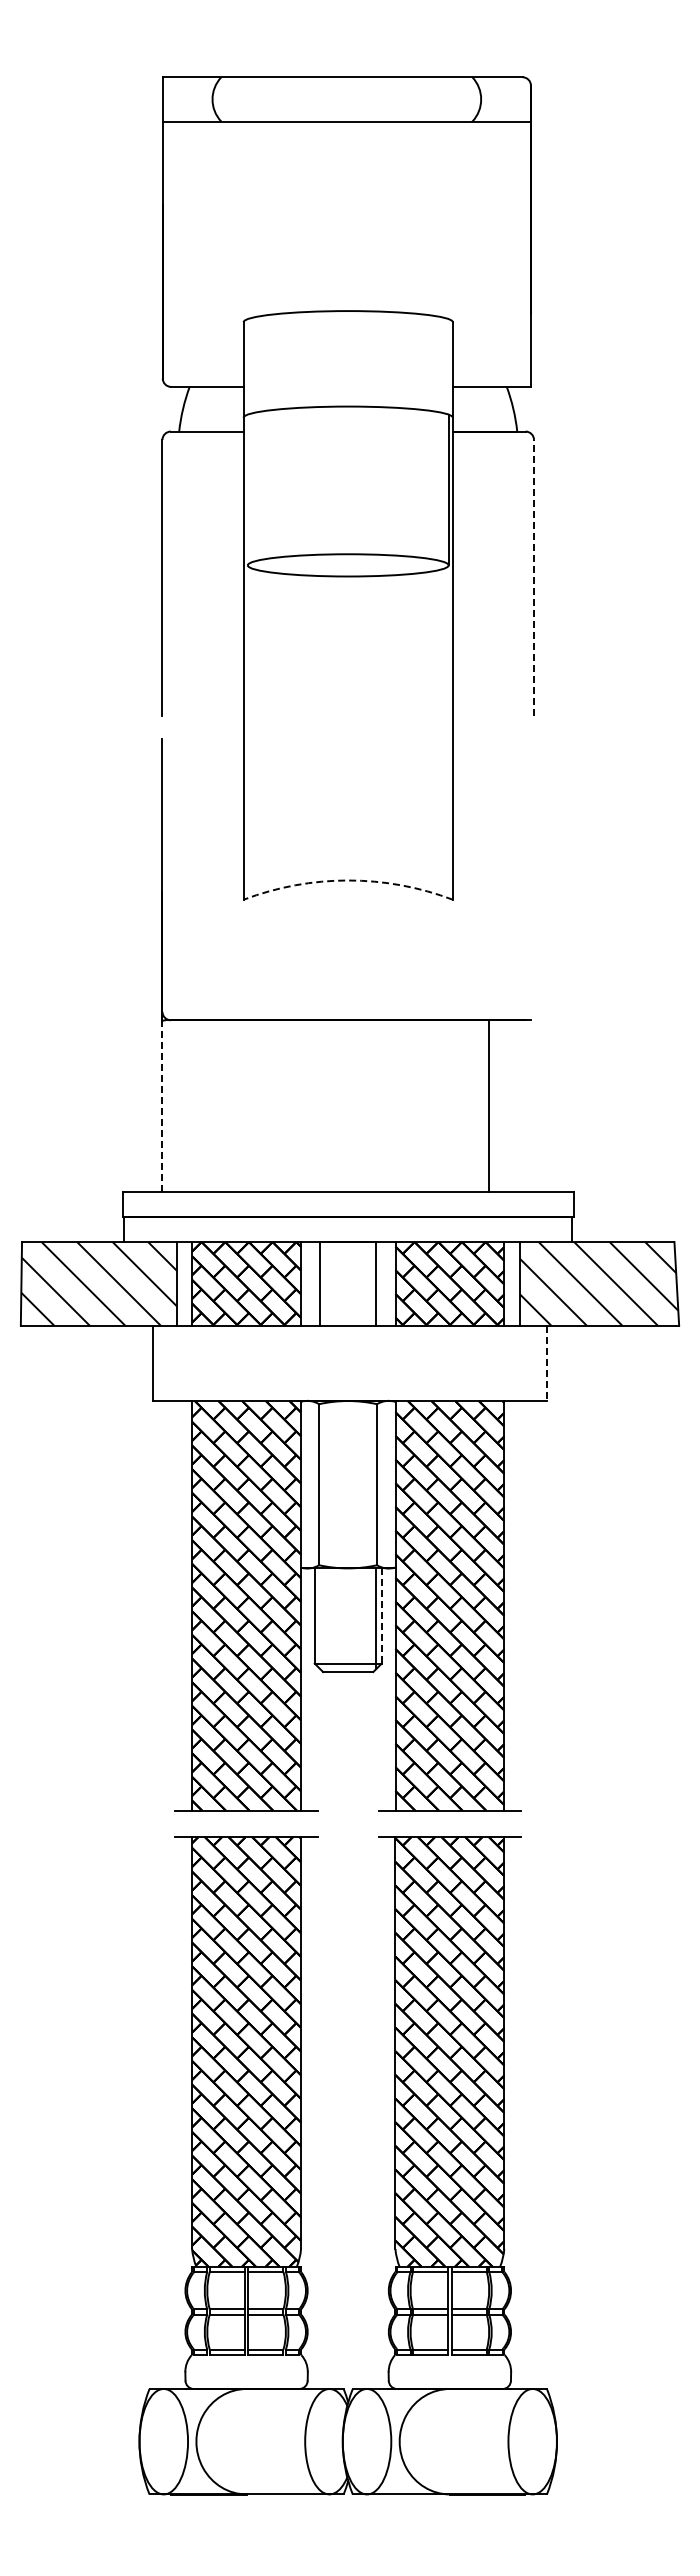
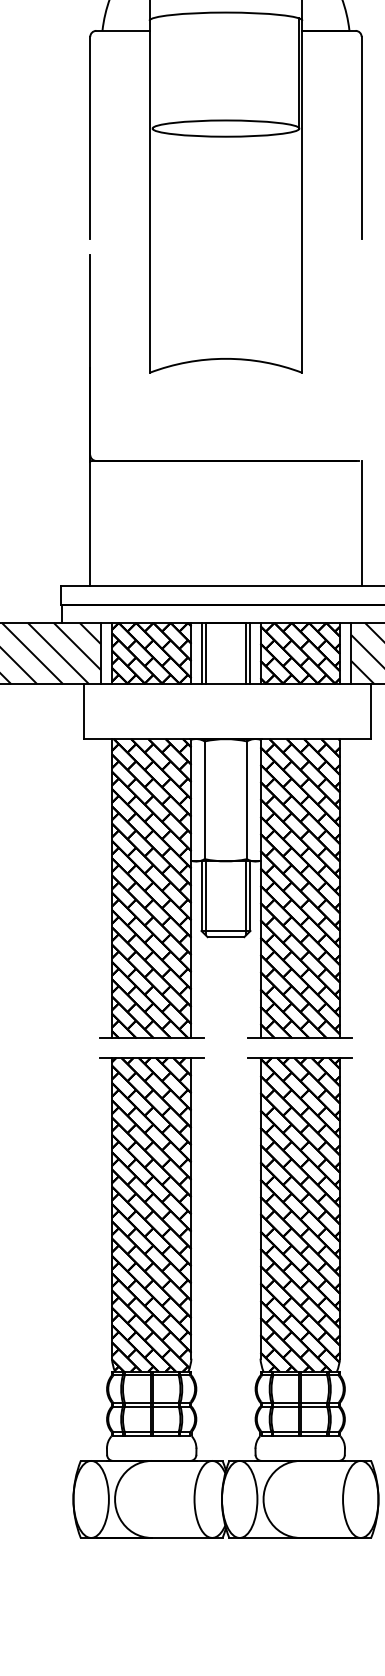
line: (534, 577) -> (362, 137), dashed -> solid
arc: (348, 880) -> (226, 358), dashed -> solid
line: (162, 1105) -> (90, 523), dashed -> solid
line: (489, 1106) -> (362, 523), moved
line: (314, 1283) -> (201, 653), added
line: (381, 1283) -> (250, 653), added
line: (546, 1363) -> (370, 711), dashed -> solid
line: (381, 1616) -> (250, 896), dashed -> solid
line: (320, 1618) -> (205, 898), added

